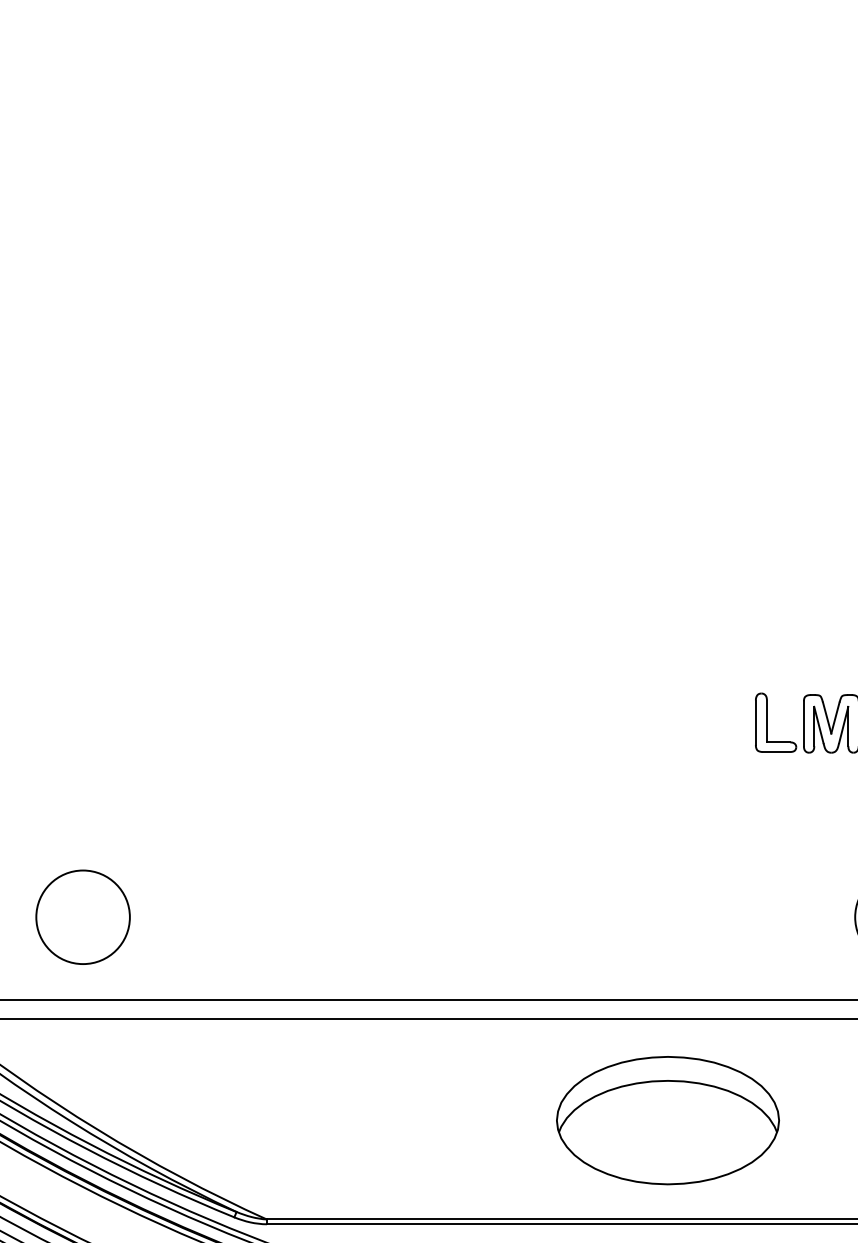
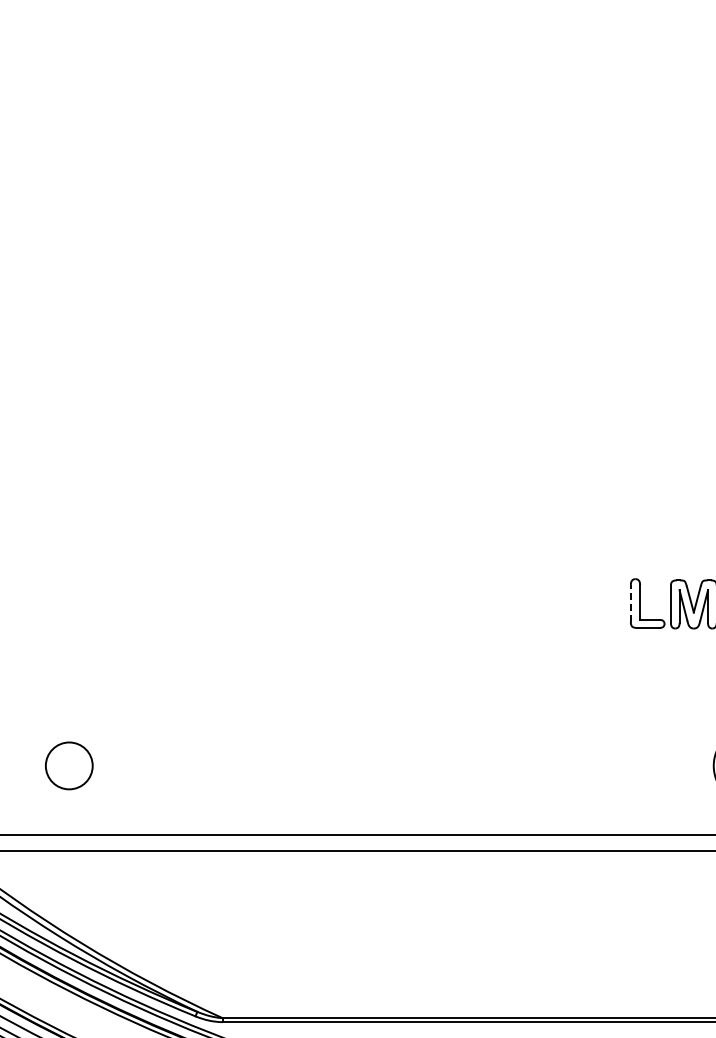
line: (755, 722) -> (630, 603), solid -> dashed
circle: (83, 916) -> (69, 765), size x0.6
part: (668, 1120) -> (557, 935), removed

